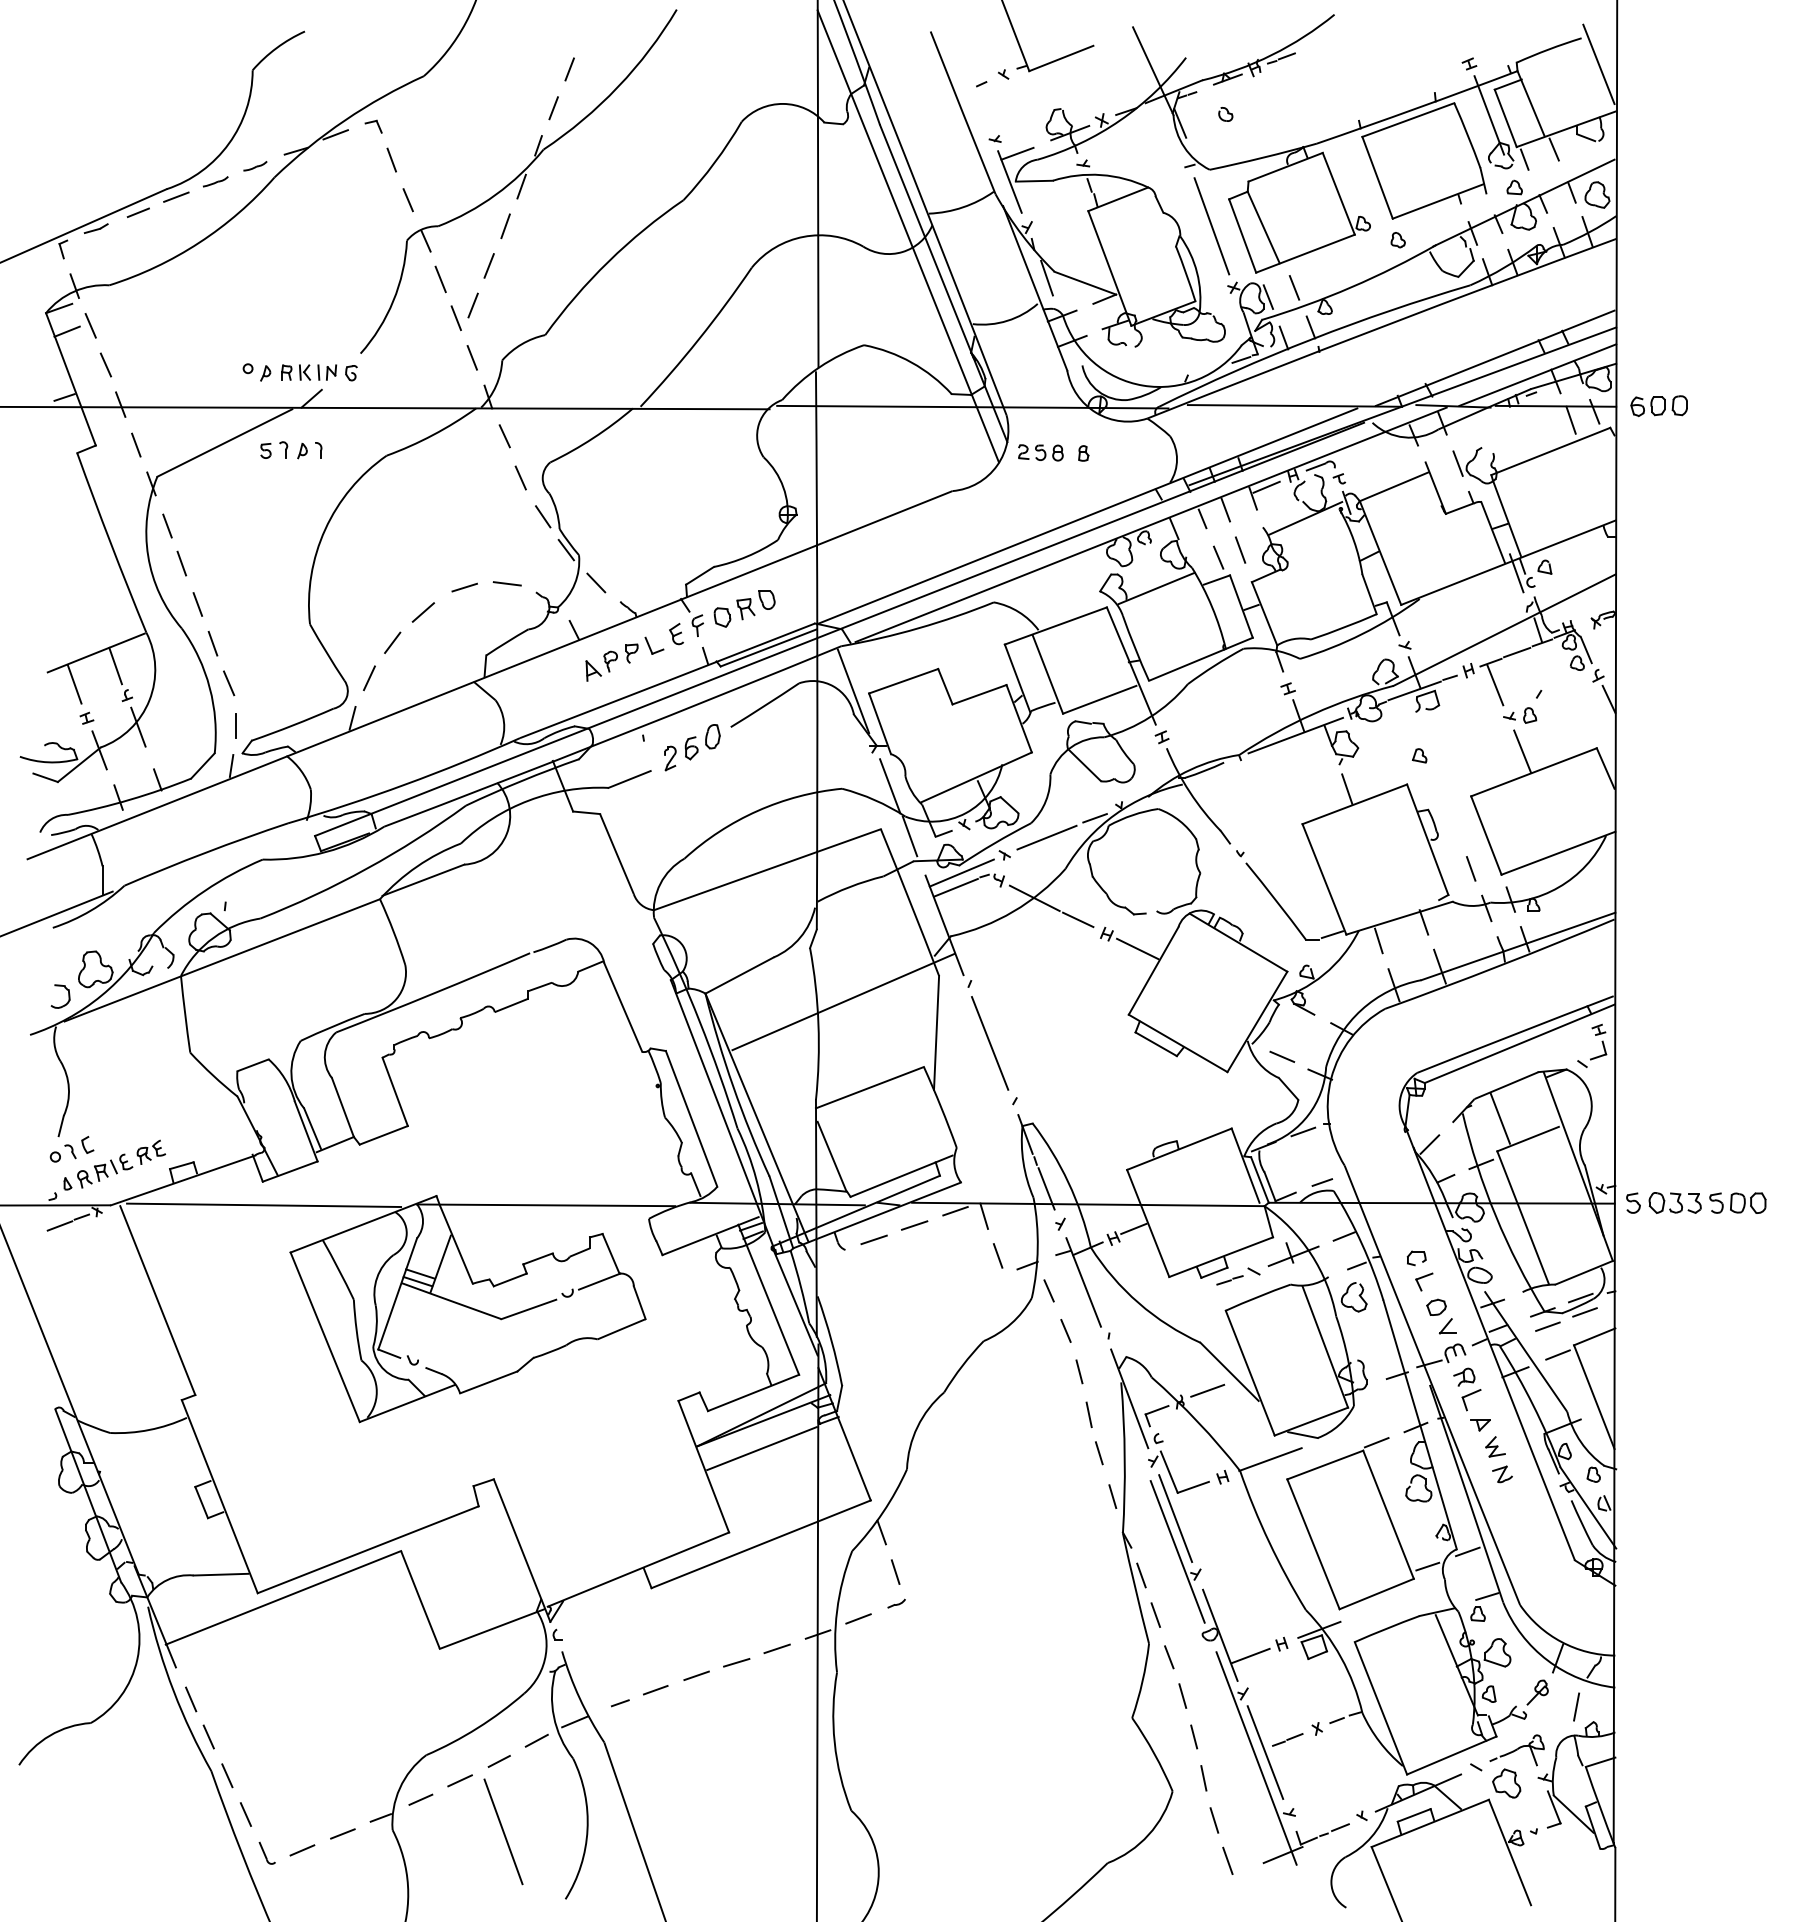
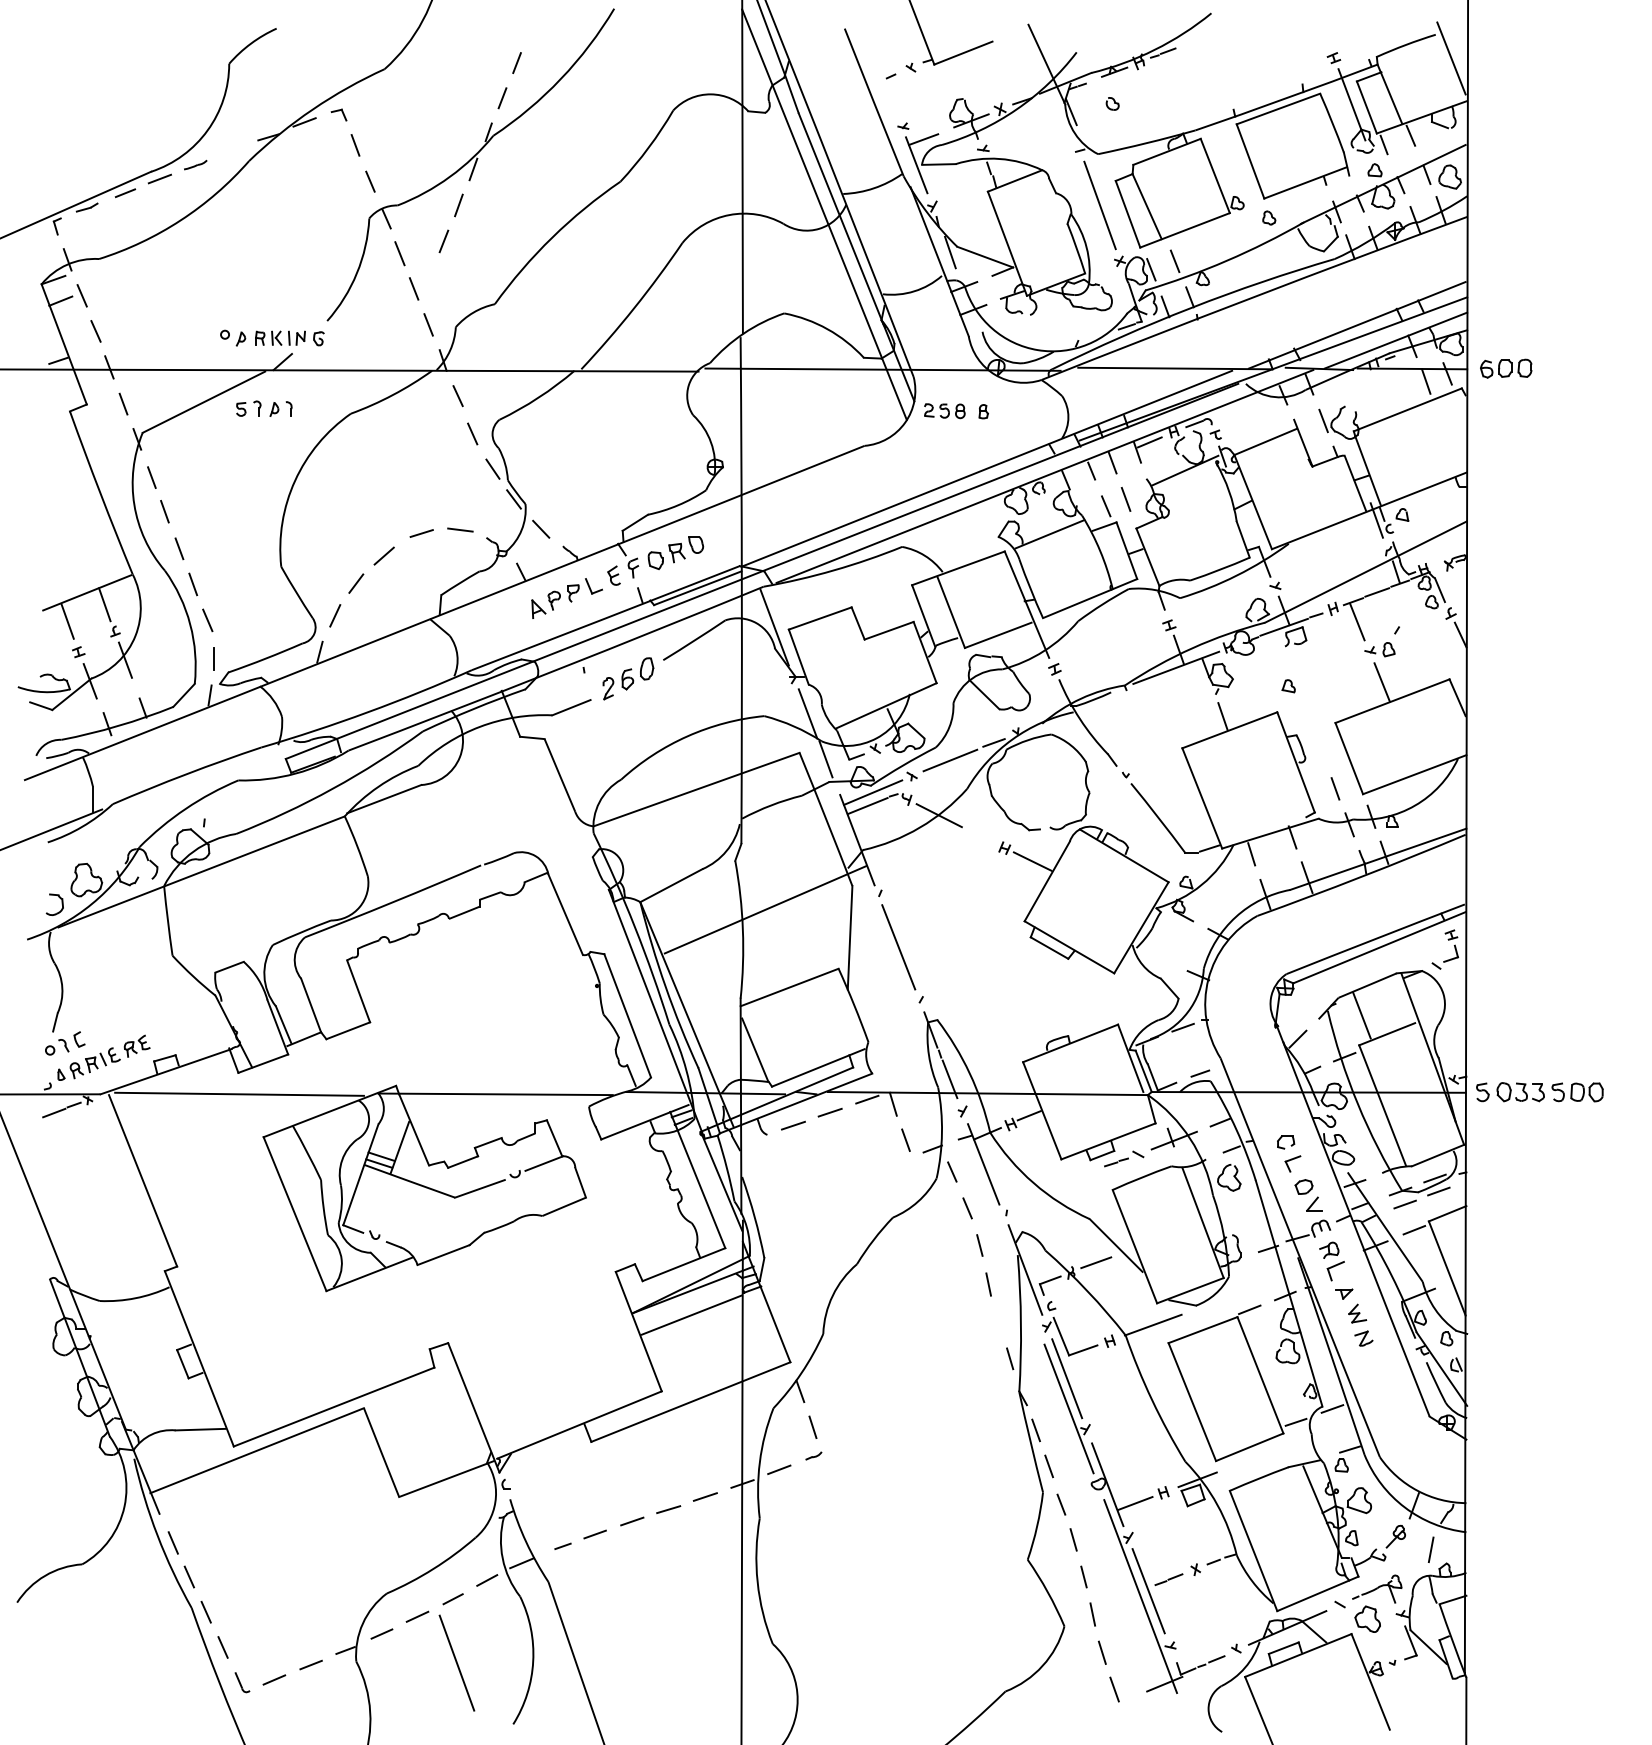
part: (255, 166) -> (231, 151), removed
line: (472, 305) -> (428, 277), removed
line: (1078, 919) -> (978, 834), removed
line: (1282, 1056) -> (1164, 959), removed
line: (1099, 1453) -> (998, 1319), removed

